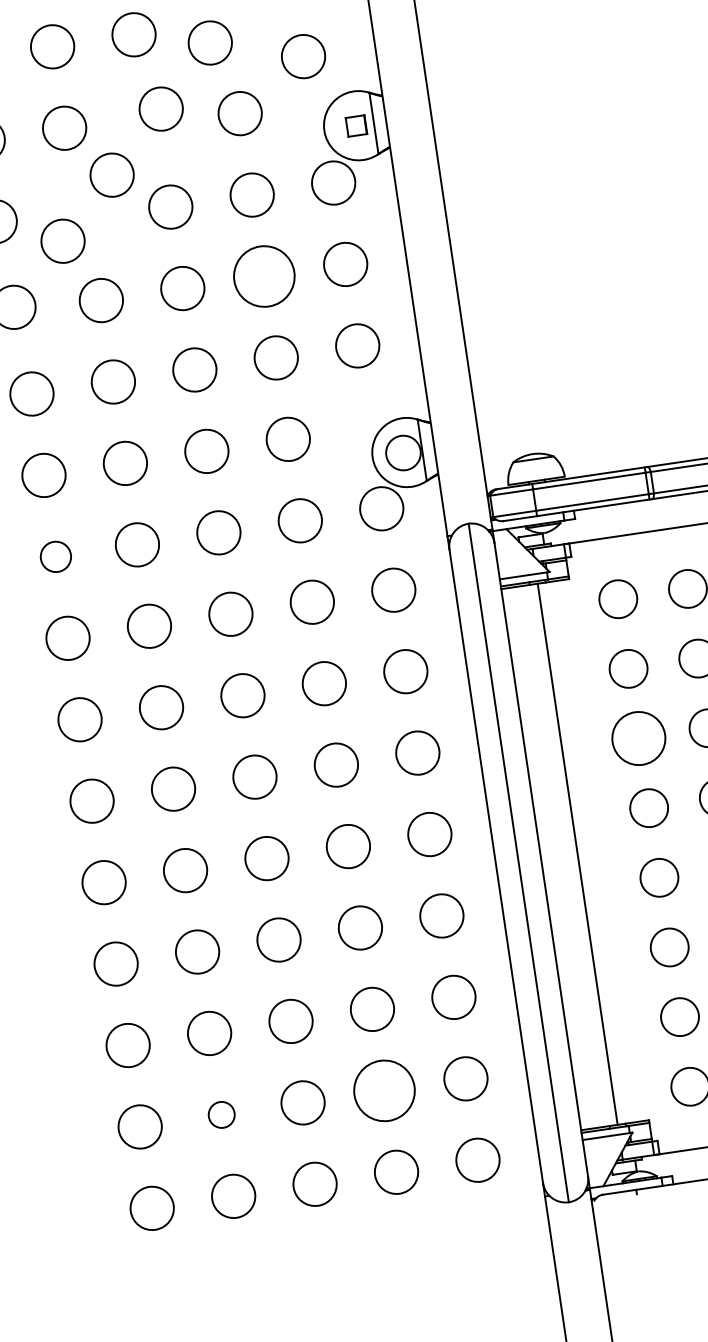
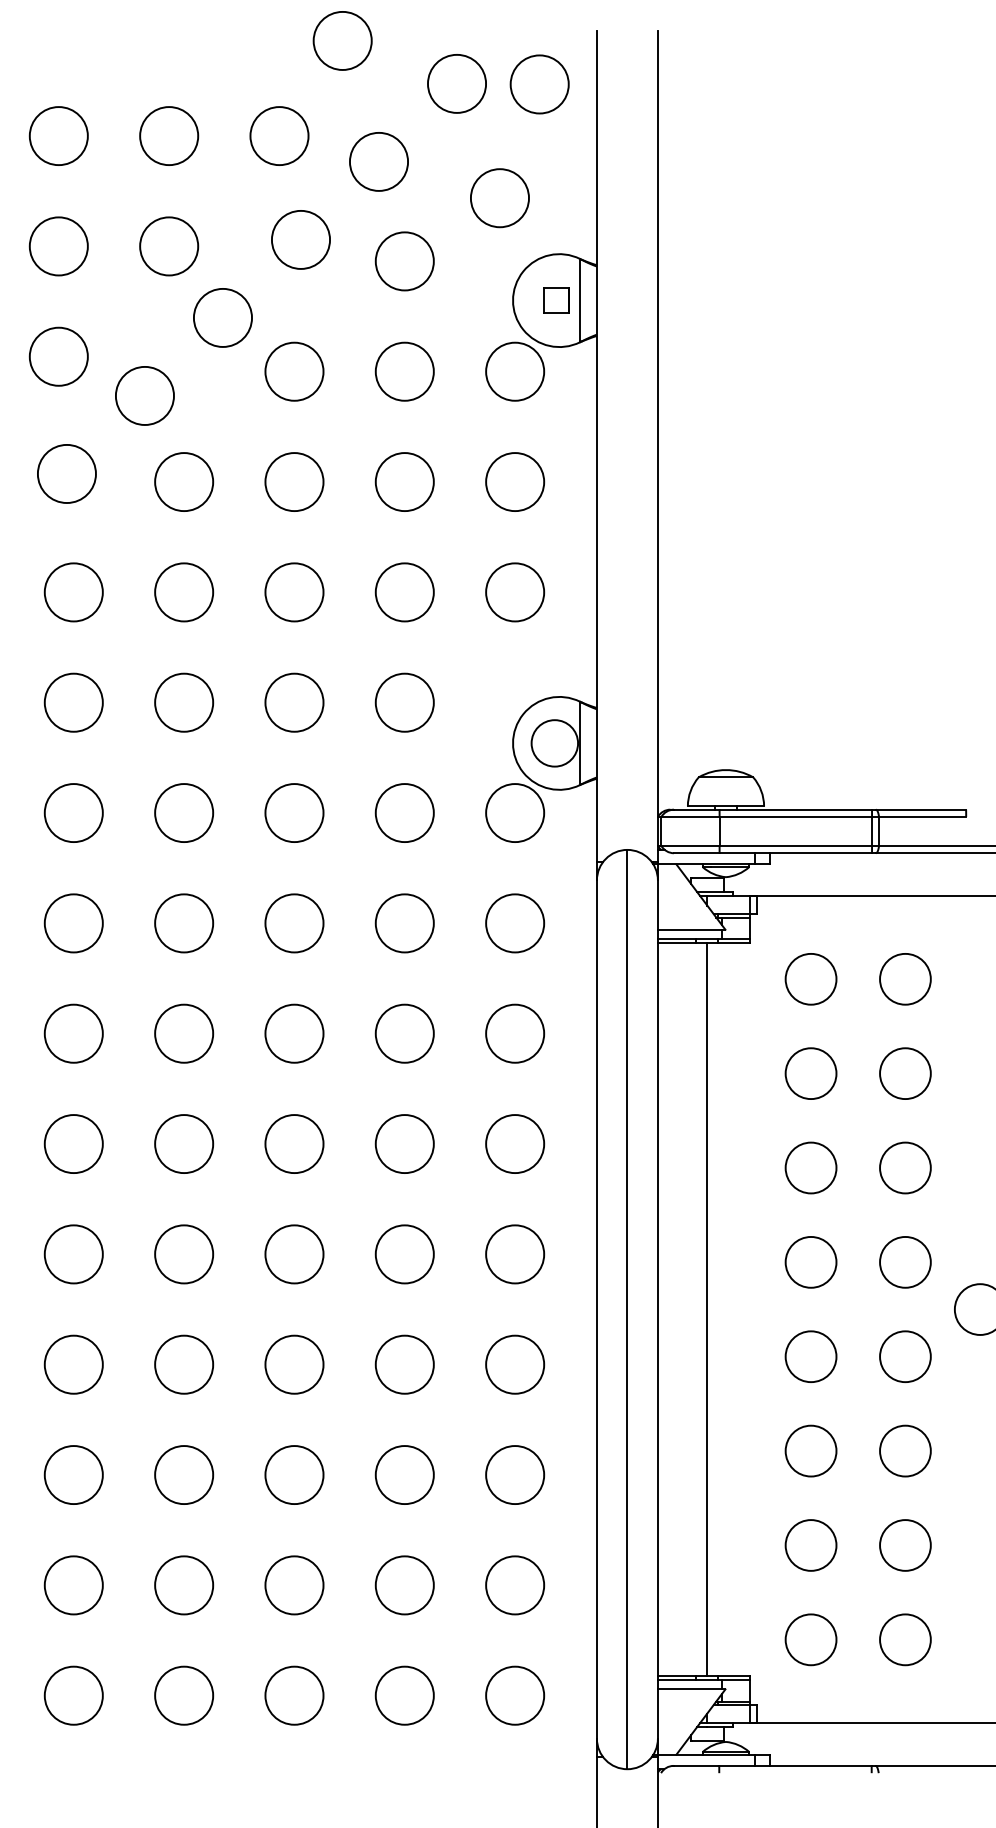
circle: (263, 276) -> (404, 481), size x0.71
circle: (55, 556) -> (73, 812), size x1.43
circle: (638, 738) -> (810, 1167), size x0.71
circle: (384, 1090) -> (404, 1585), size x0.71
circle: (221, 1114) -> (184, 1585), size x1.67

